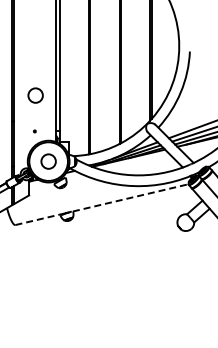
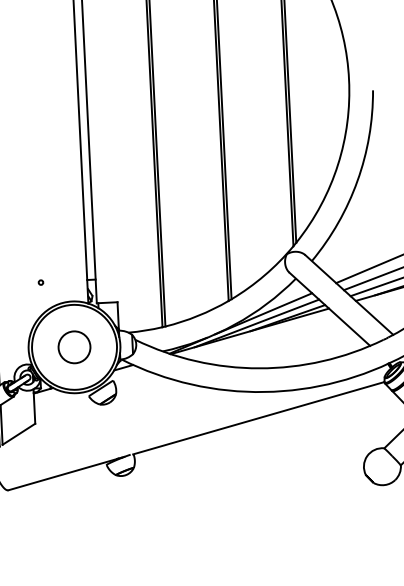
circle: (35, 95) -> (38, 203), removed
line: (131, 197) -> (260, 417), dashed -> solid
line: (40, 219) -> (62, 475), dashed -> solid

